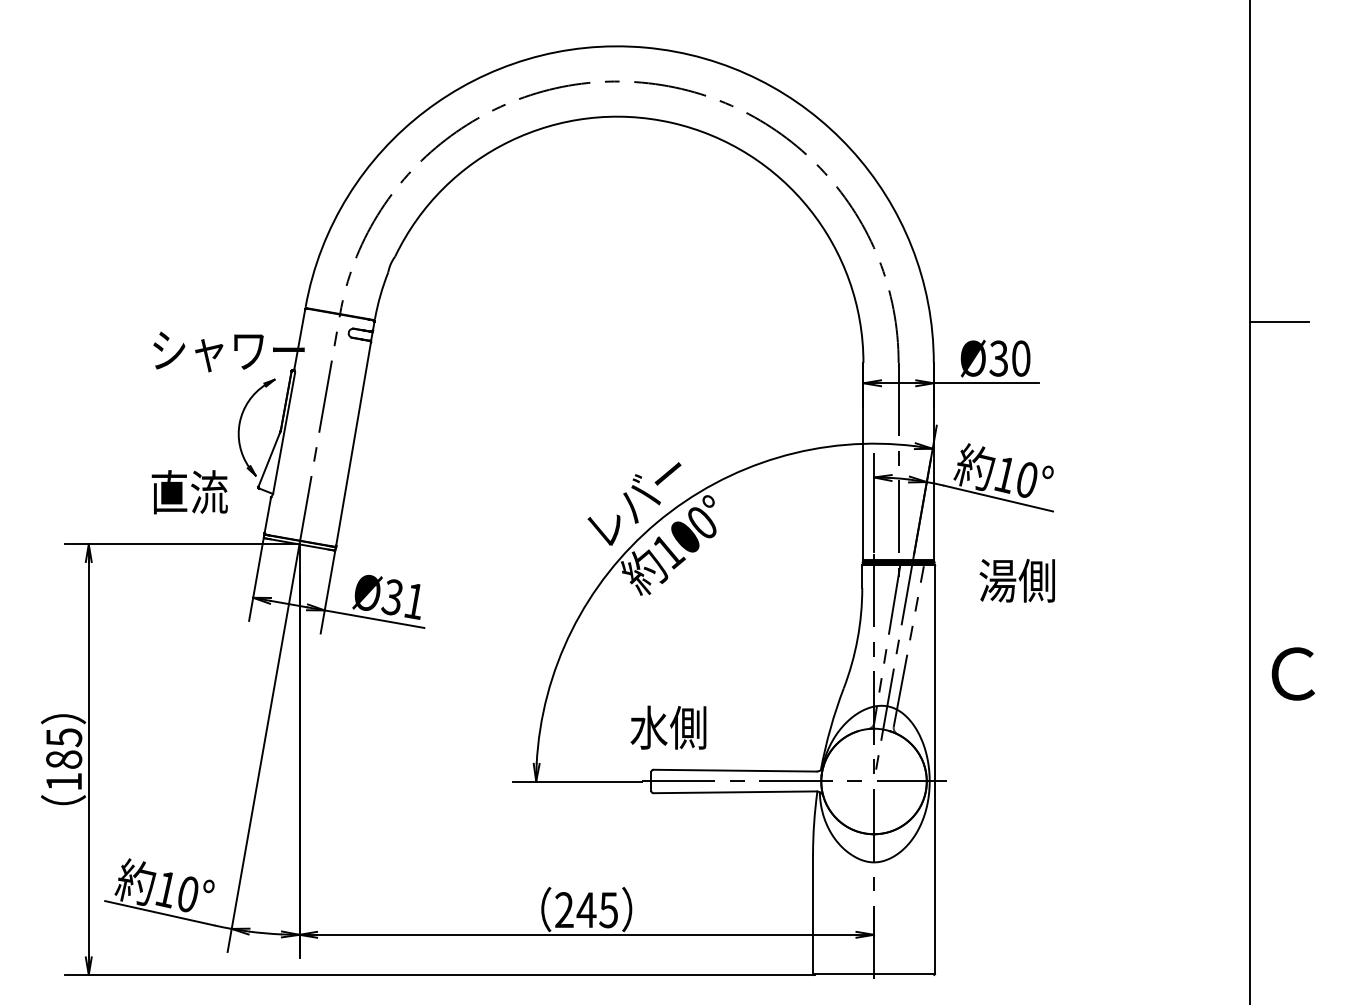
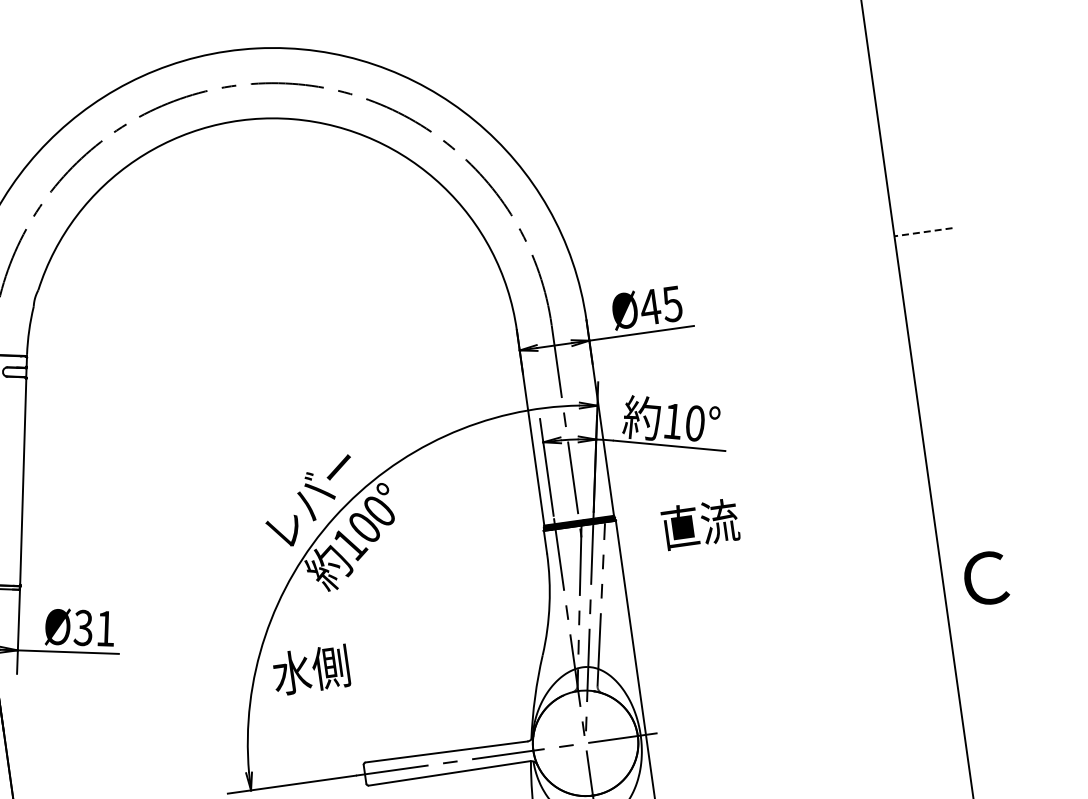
line: (1279, 322) -> (923, 232), solid -> dashed
text: (1009, 358) -> (660, 305), Ø30 -> Ø45
text: (1017, 580) -> (699, 524), 湯側 -> 直流
text: (668, 727) -> (311, 669), moved

